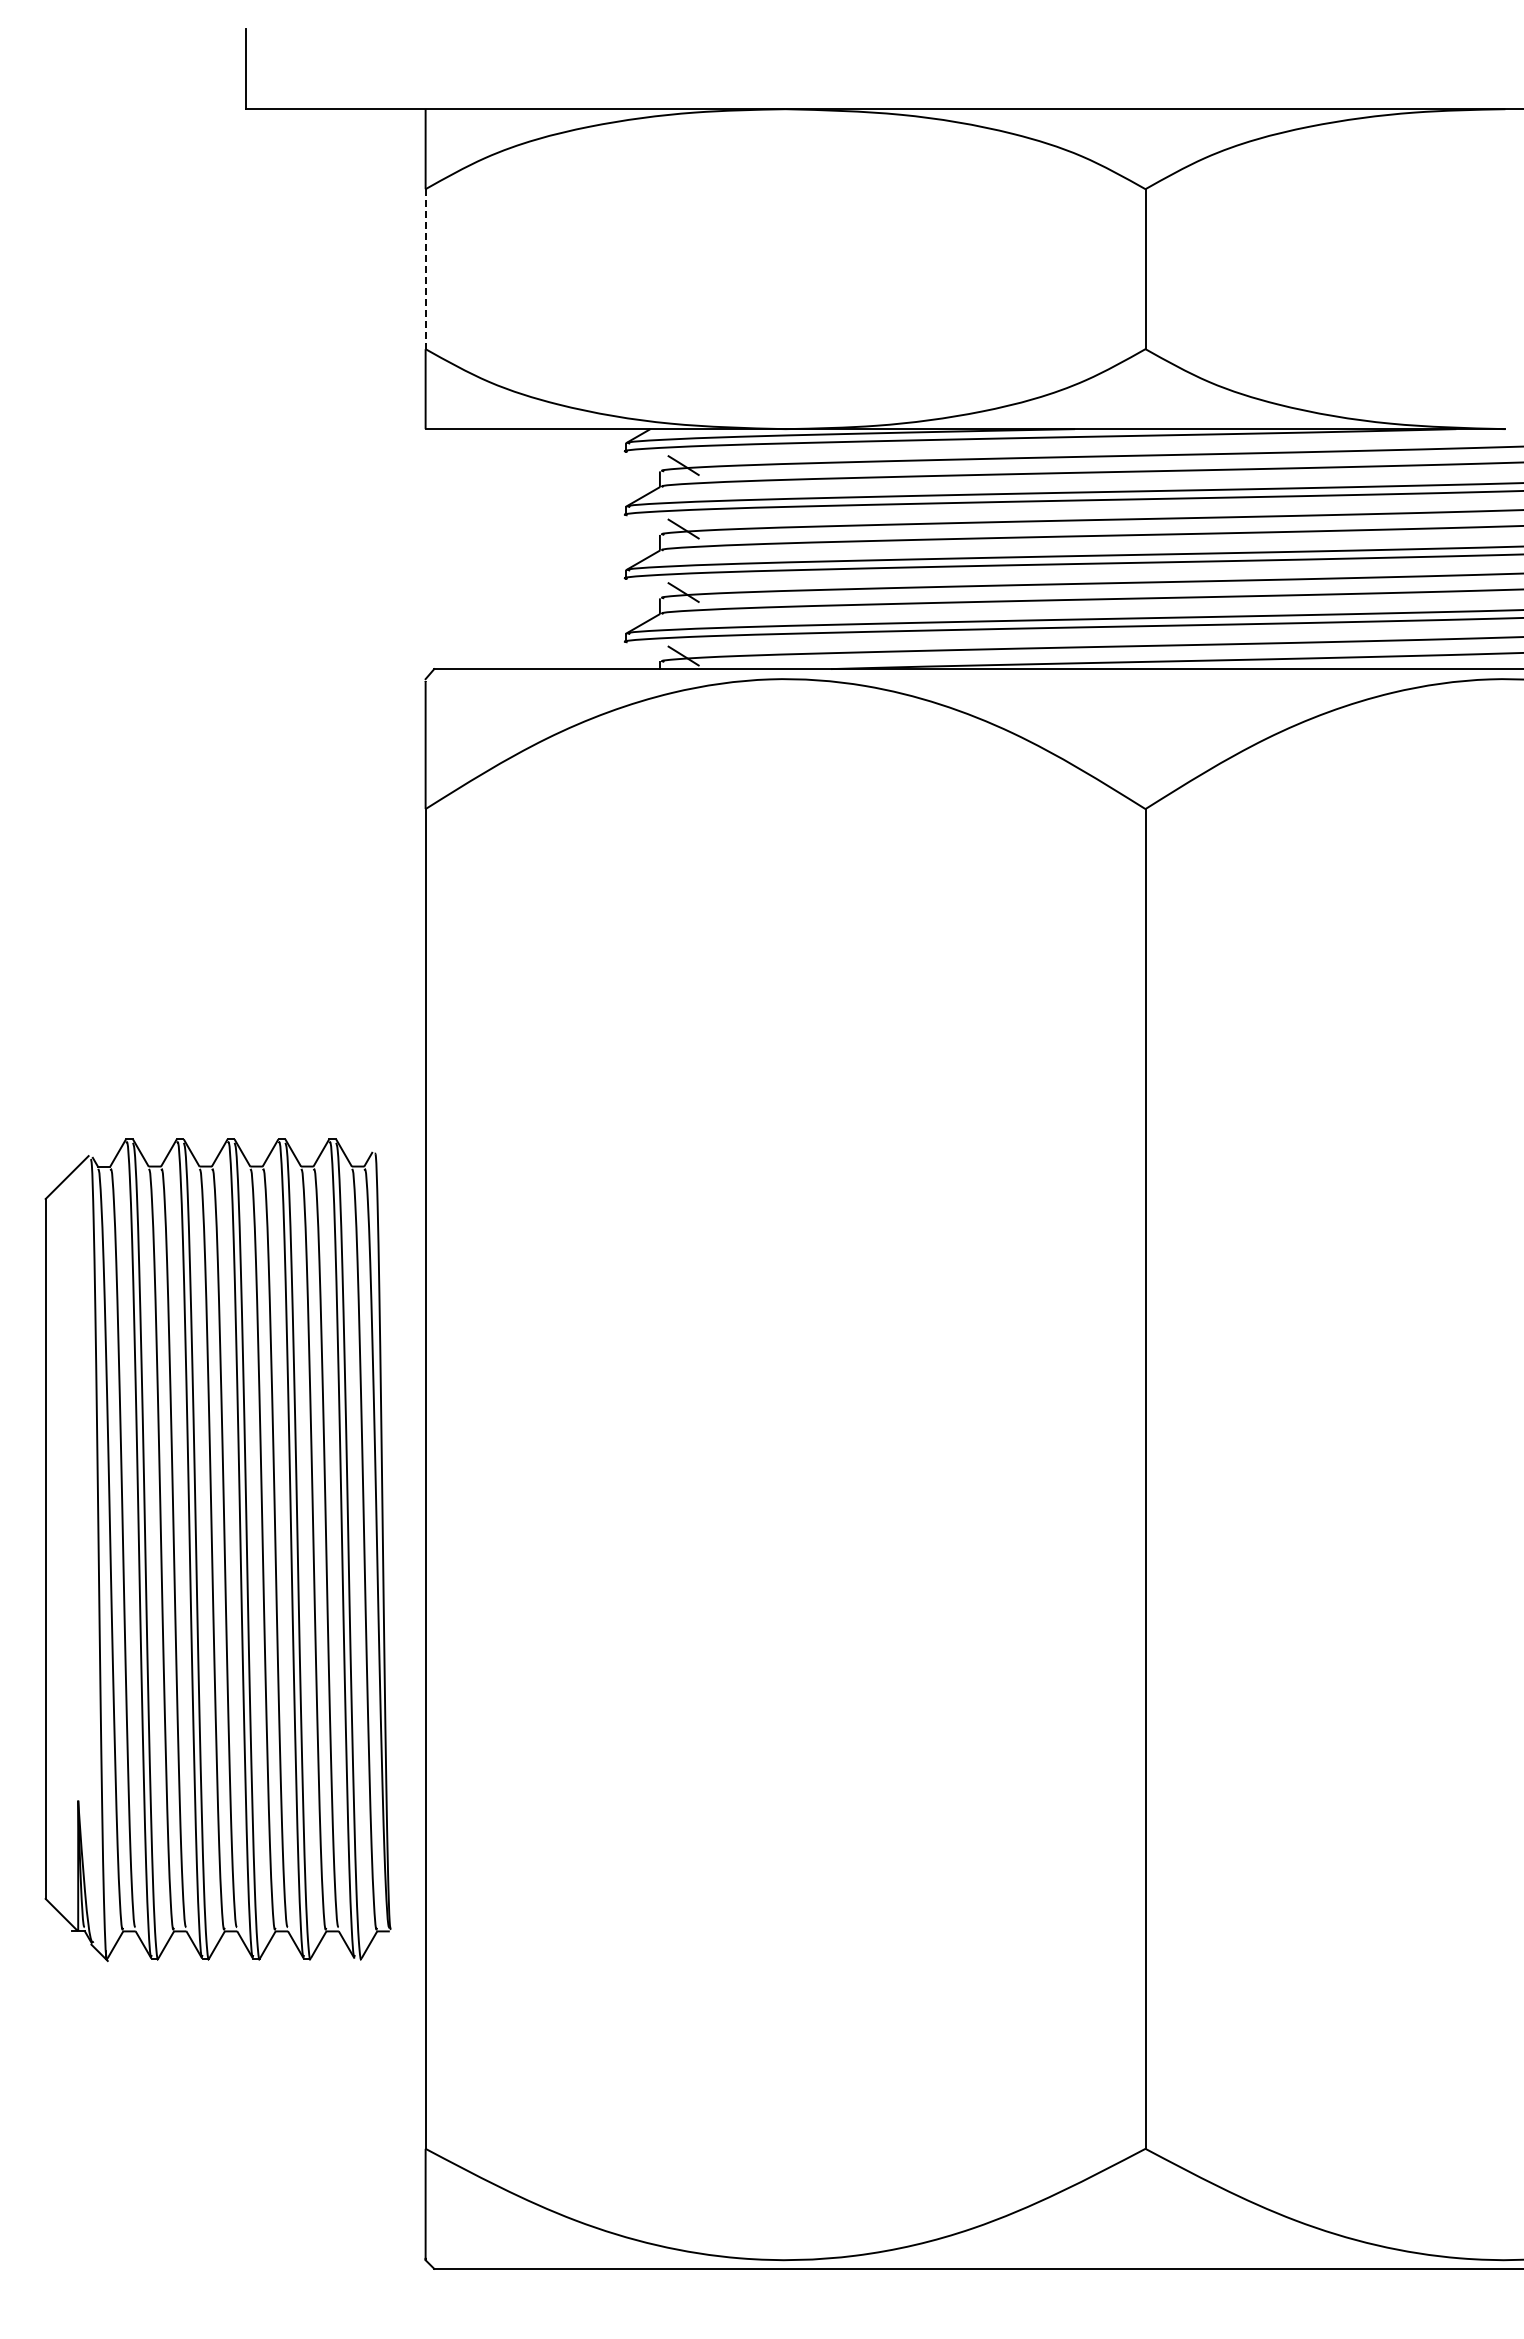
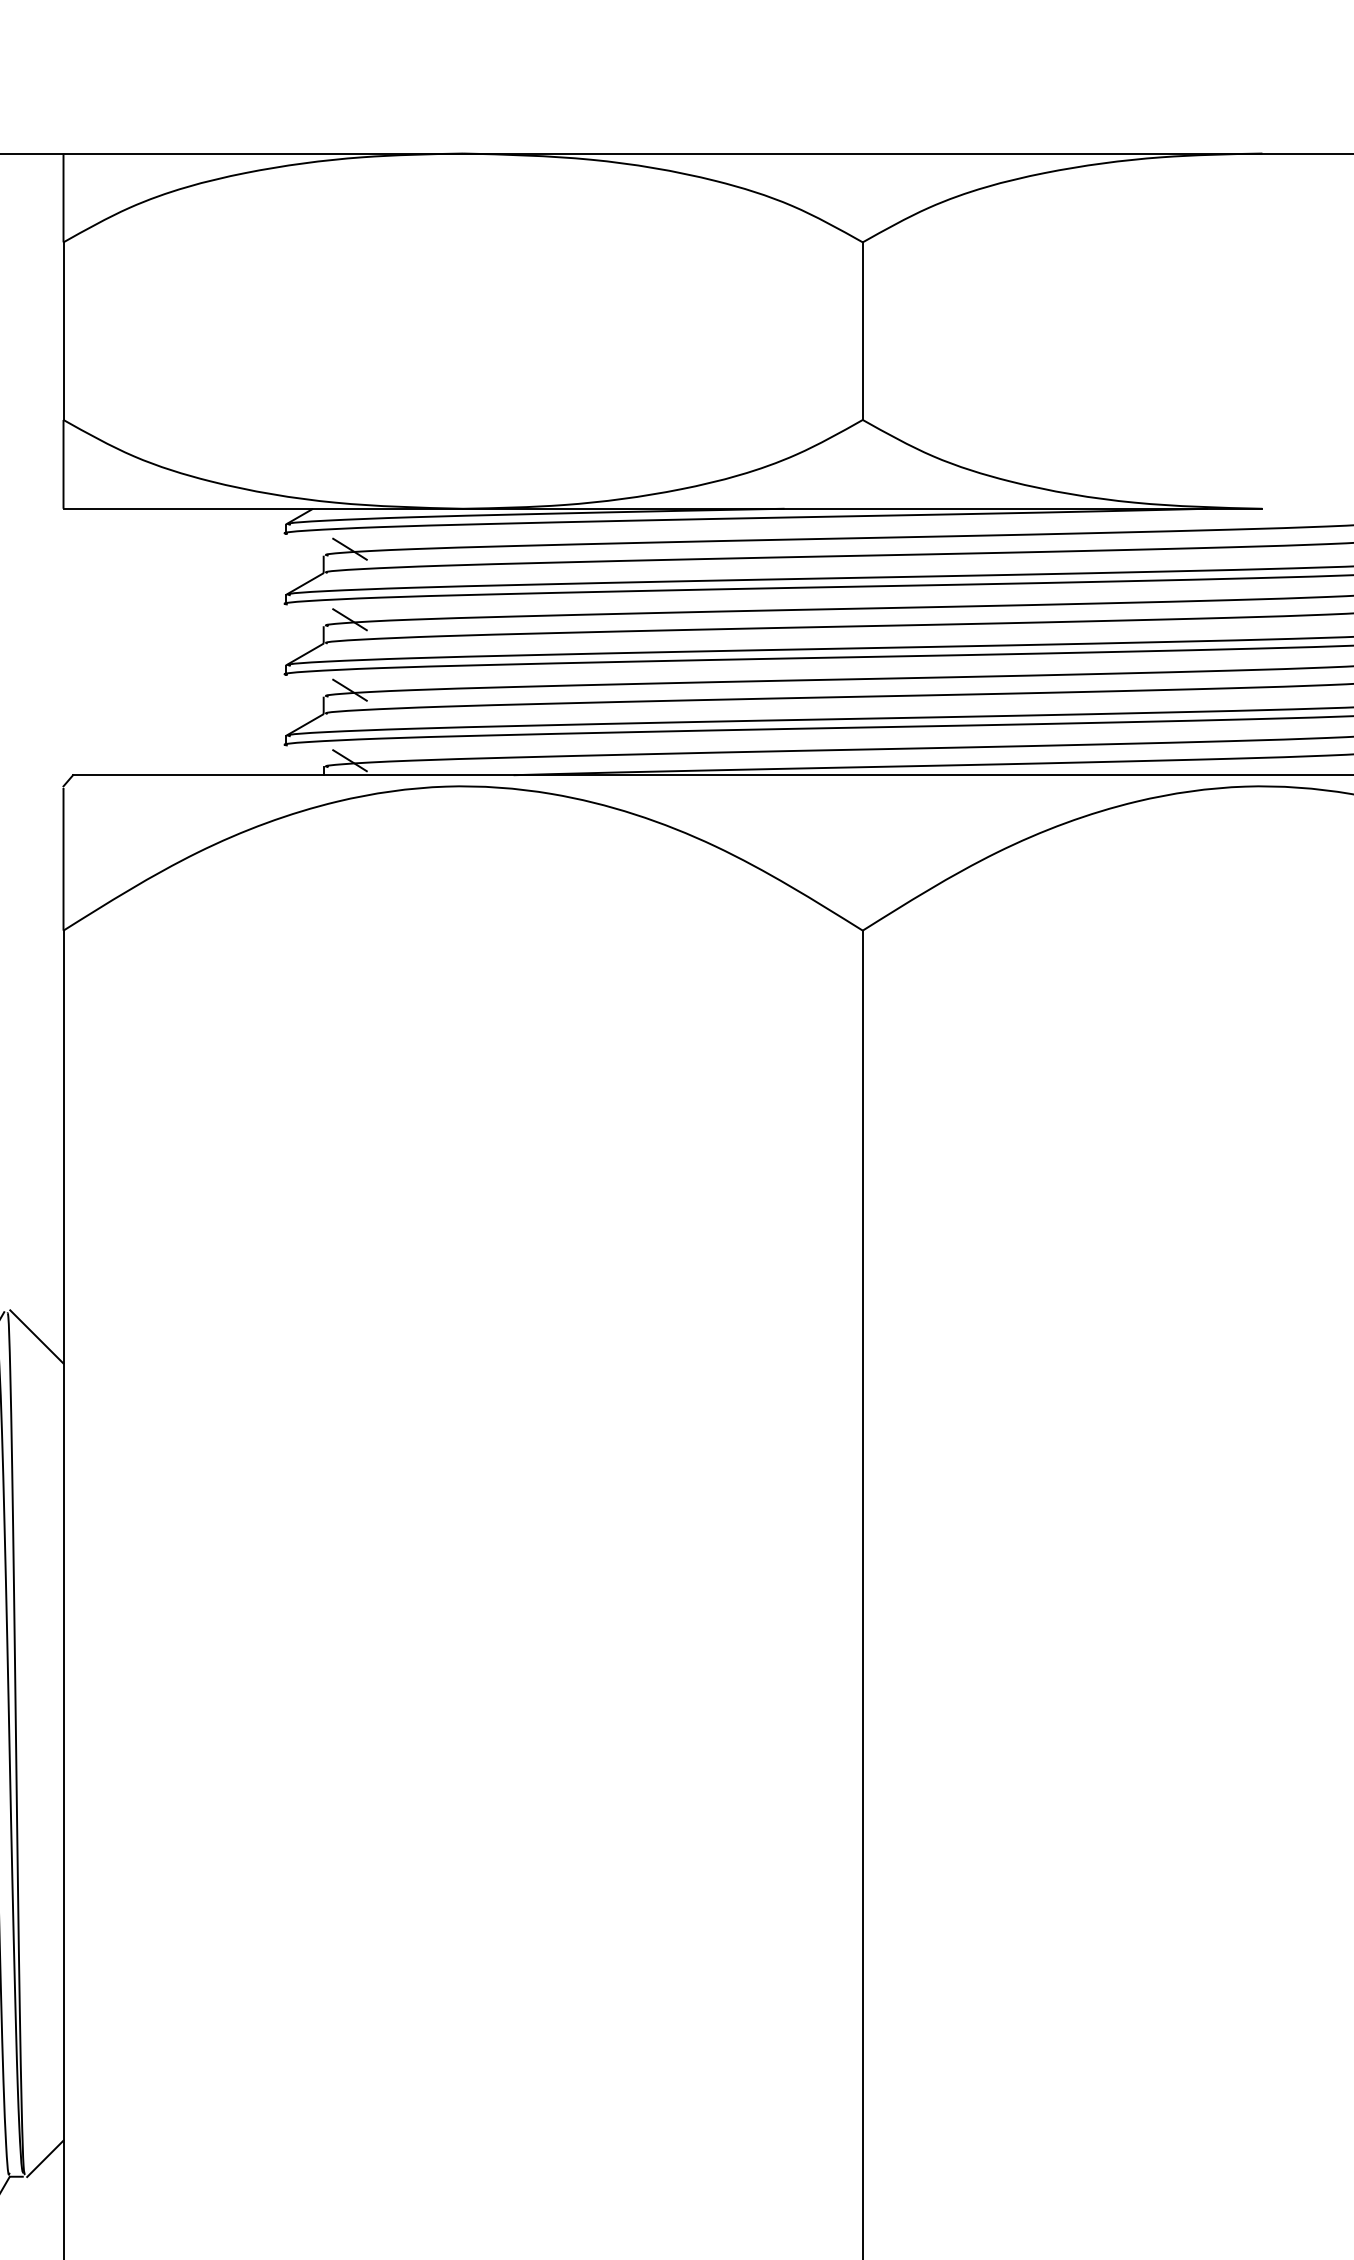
line: (425, 269) -> (63, 331), dashed -> solid
line: (401, 1175) -> (36, 1337), added
line: (408, 1914) -> (44, 2157), added

